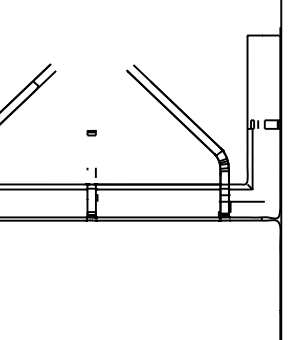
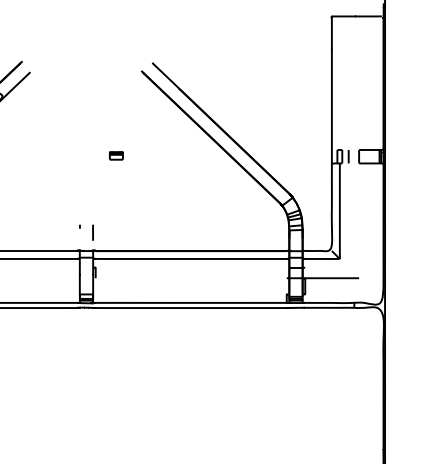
part: (91, 132) -> (116, 154), moved

